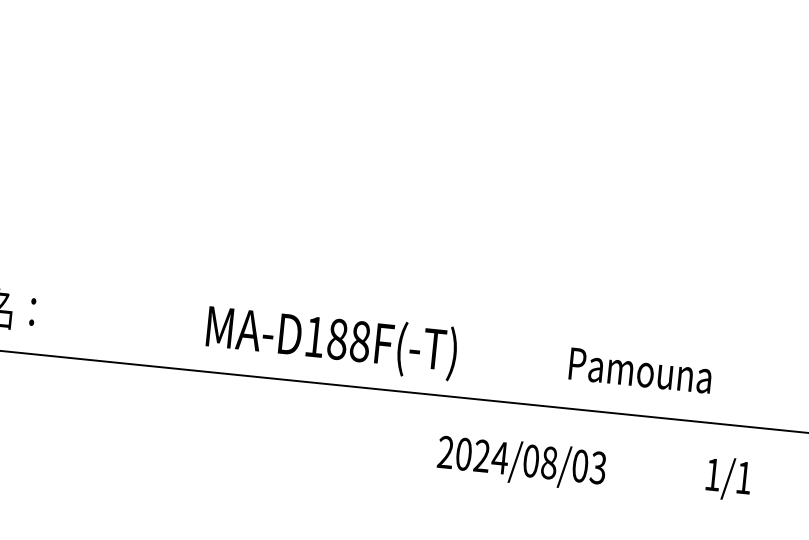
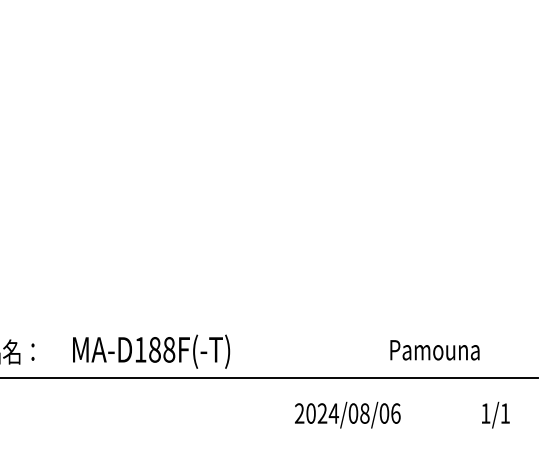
text: (331, 341) -> (151, 351), moved
text: (639, 371) -> (434, 350), moved
text: (597, 467) -> (395, 413), 2024/08/03 -> 2024/08/06
text: (728, 477) -> (495, 414), moved

